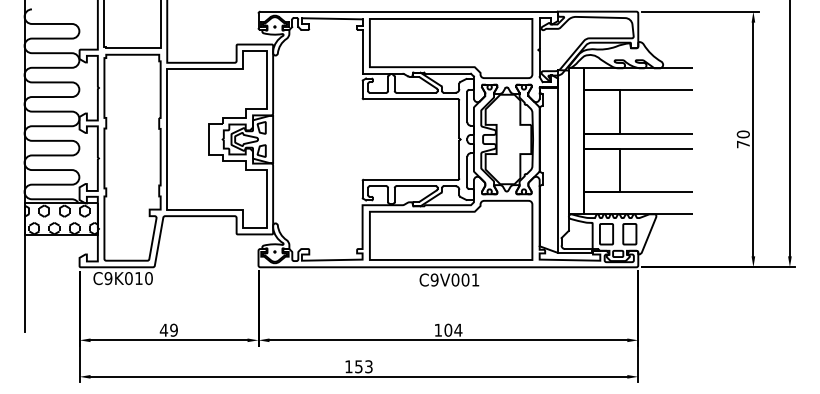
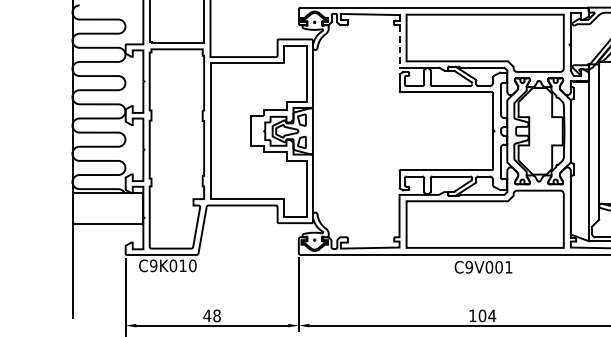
line: (362, 51) -> (399, 46), solid -> dashed
hatch: (60, 219) -> (107, 208), removed
text: (173, 330) -> (216, 316), 49 -> 48

